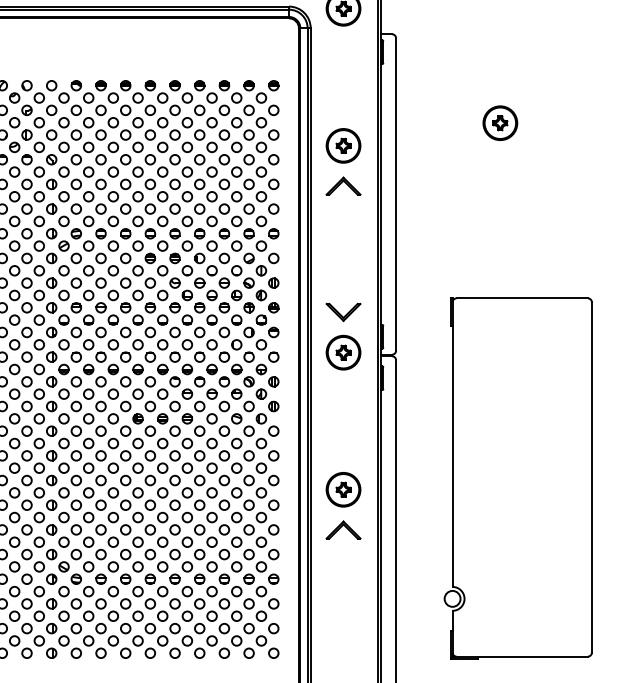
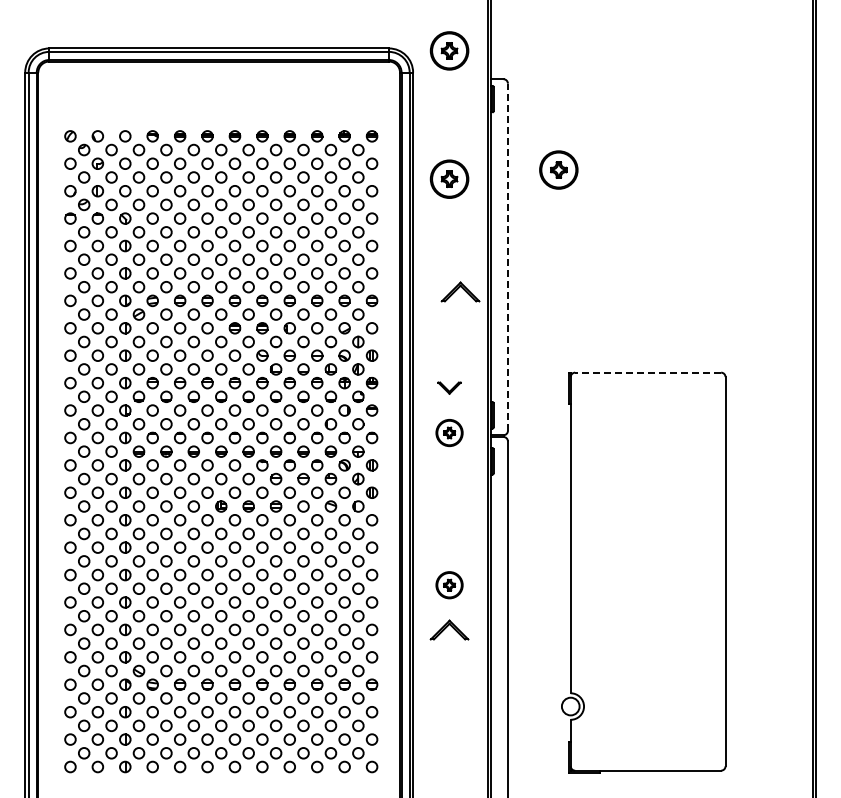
part: (500, 122) -> (558, 169), moved
part: (343, 145) -> (449, 178), moved
part: (343, 185) -> (460, 291), moved
line: (395, 194) -> (507, 257), solid -> dashed
line: (522, 298) -> (648, 372), solid -> dashed
part: (343, 311) -> (449, 387), size x0.6
part: (343, 352) -> (449, 432), size x0.7
part: (343, 489) -> (449, 584), size x0.7

